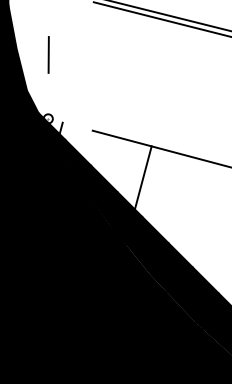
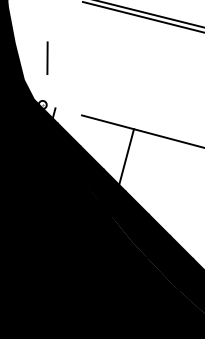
line: (48, 54) -> (47, 57), moved

